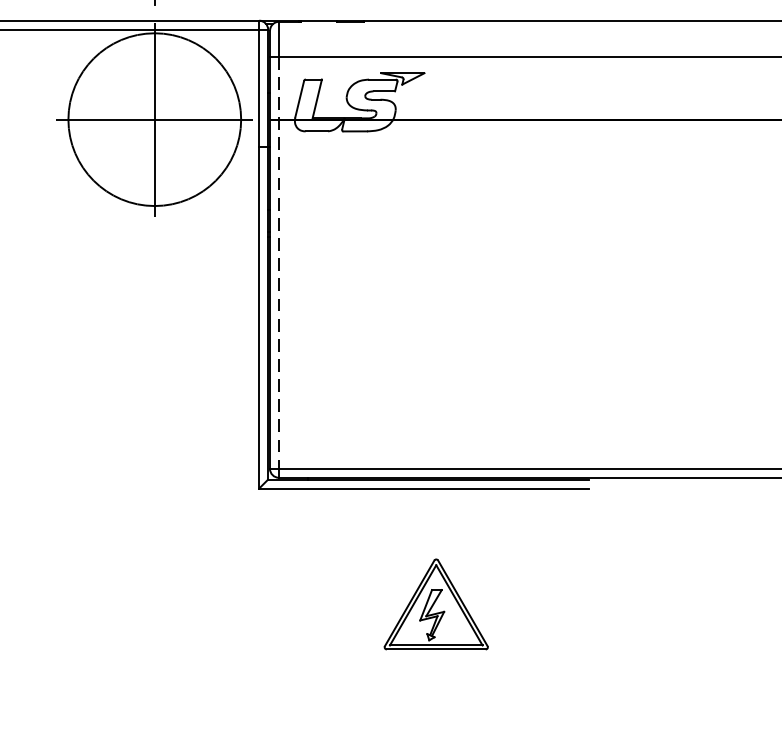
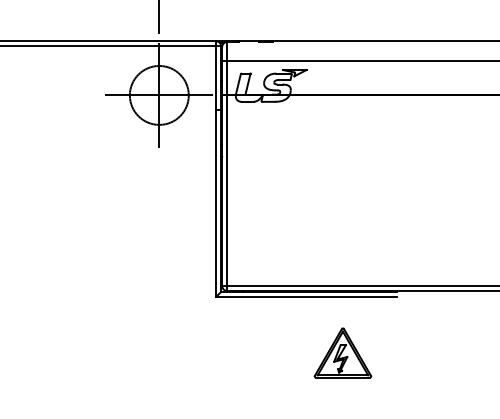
circle: (153, 117) -> (158, 94), size x0.62
line: (279, 264) -> (227, 174), dashed -> solid
part: (435, 603) -> (342, 352), moved

